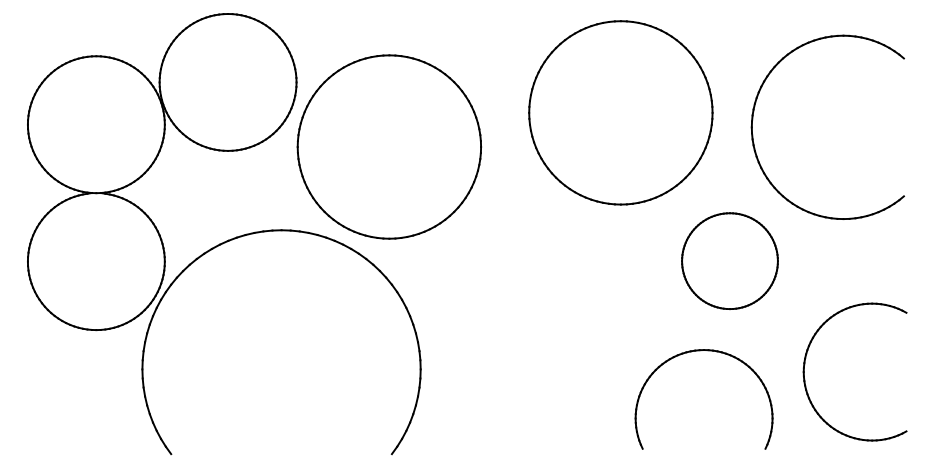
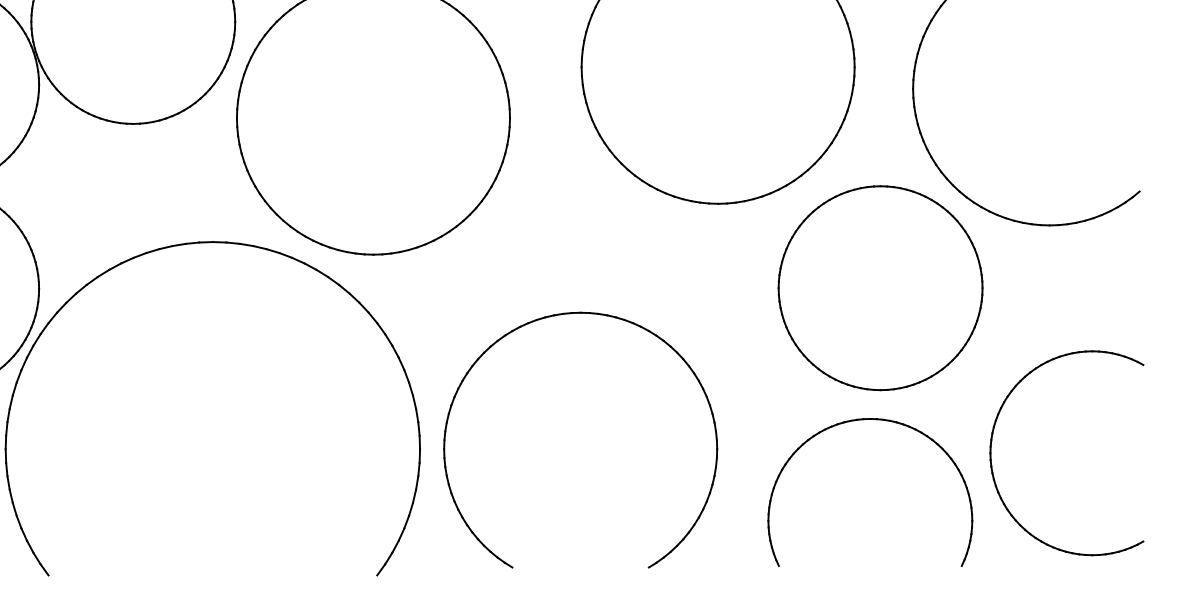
part: (729, 260) -> (879, 287), size x1.43
part: (519, 279) -> (567, 315), added
part: (700, 351) -> (864, 421), moved

